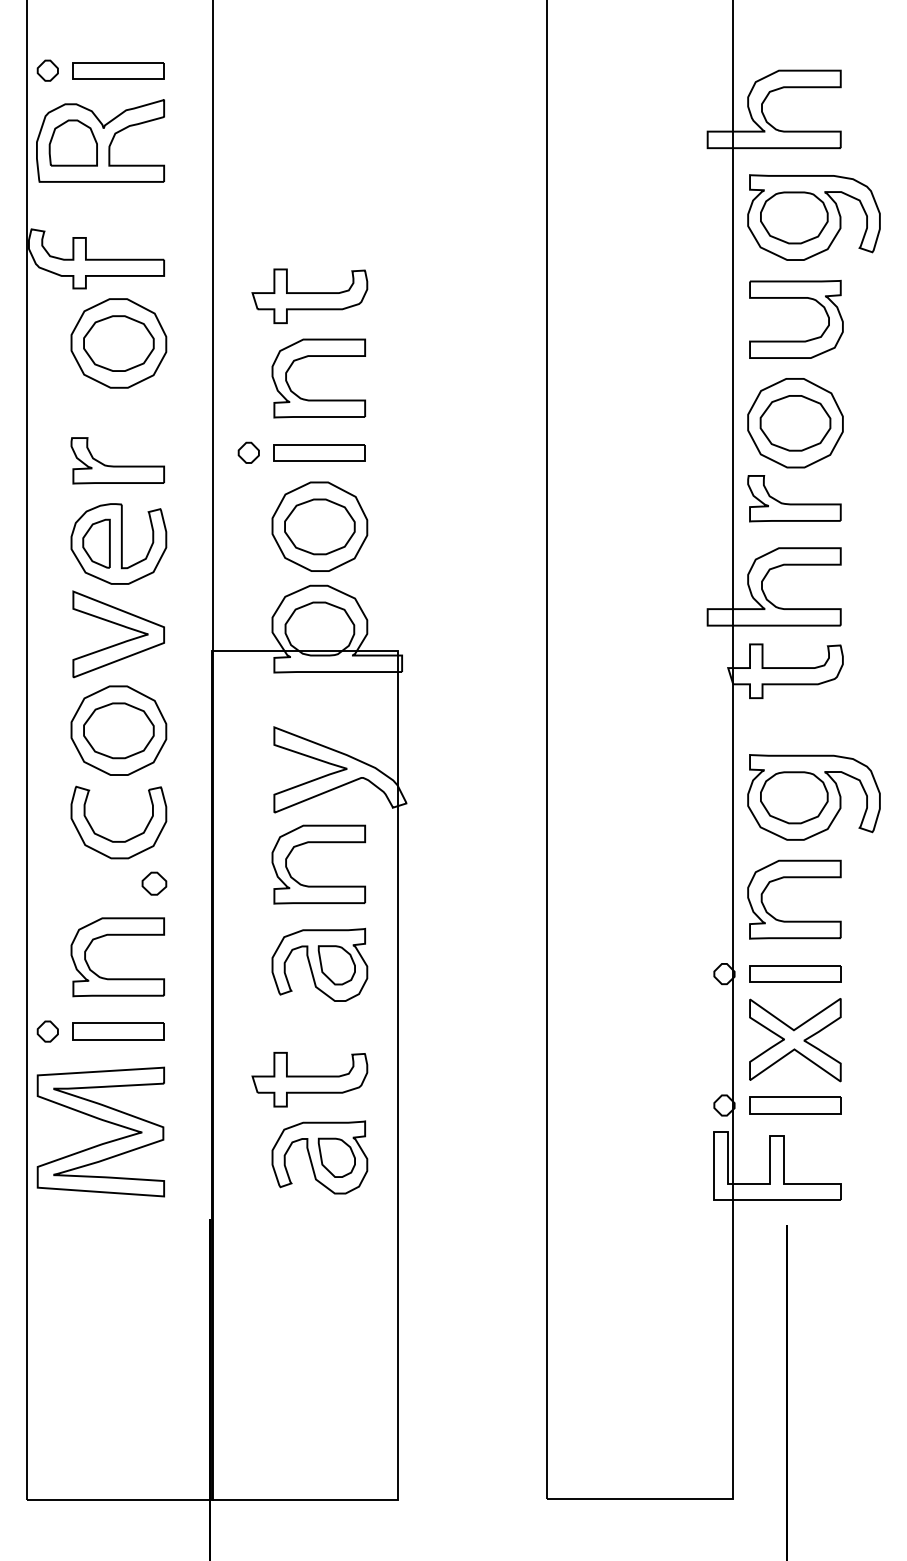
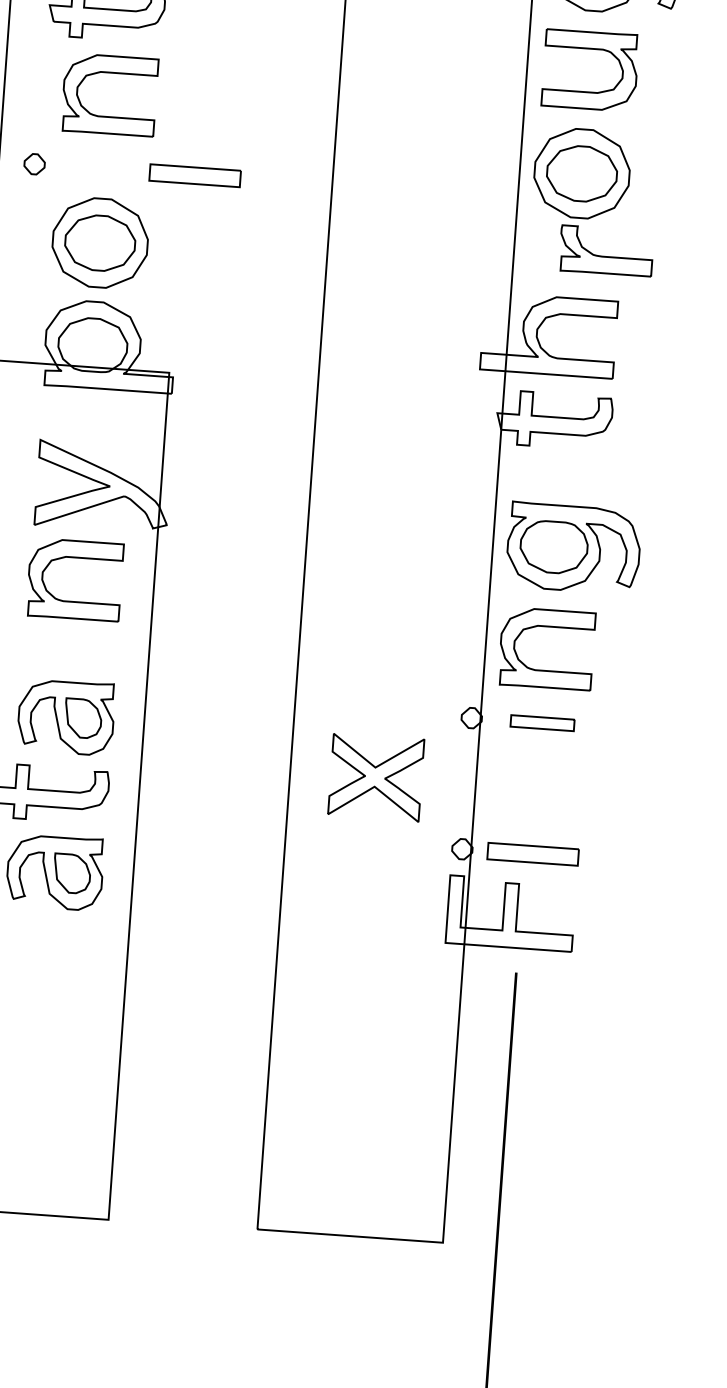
part: (319, 452) -> (194, 175), moved
part: (794, 498) -> (606, 251), moved
part: (319, 964) -> (65, 716), moved
part: (795, 973) -> (542, 722), size x0.7
part: (795, 1040) -> (376, 777), moved

